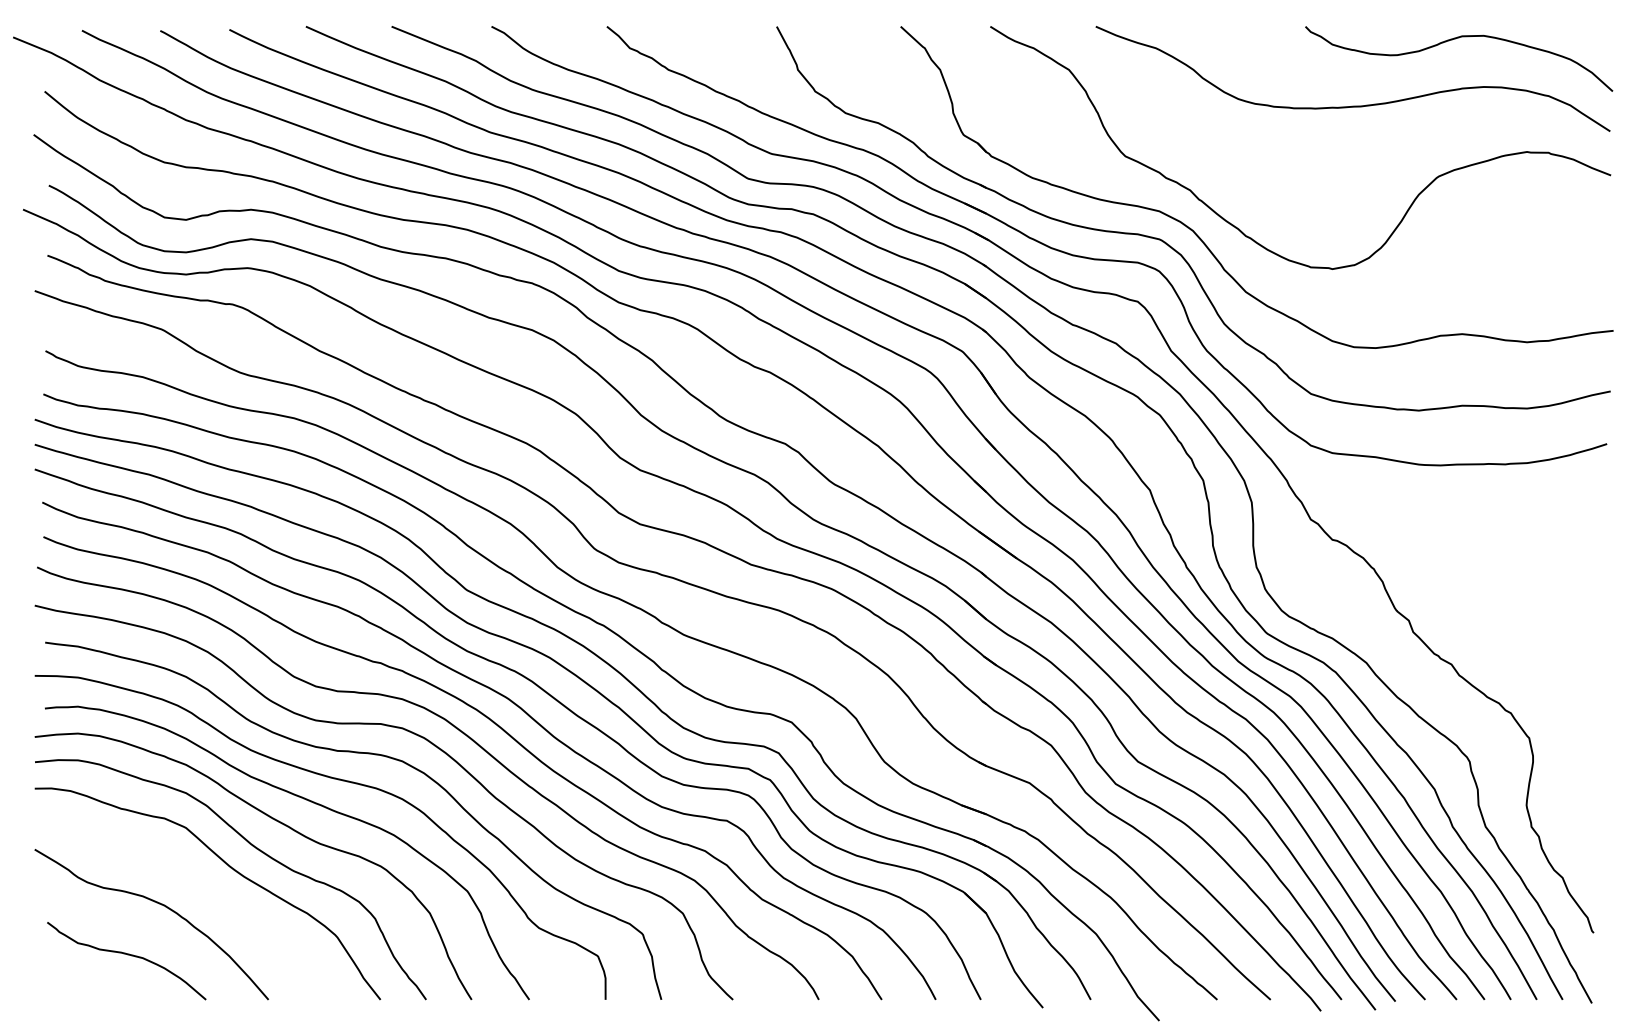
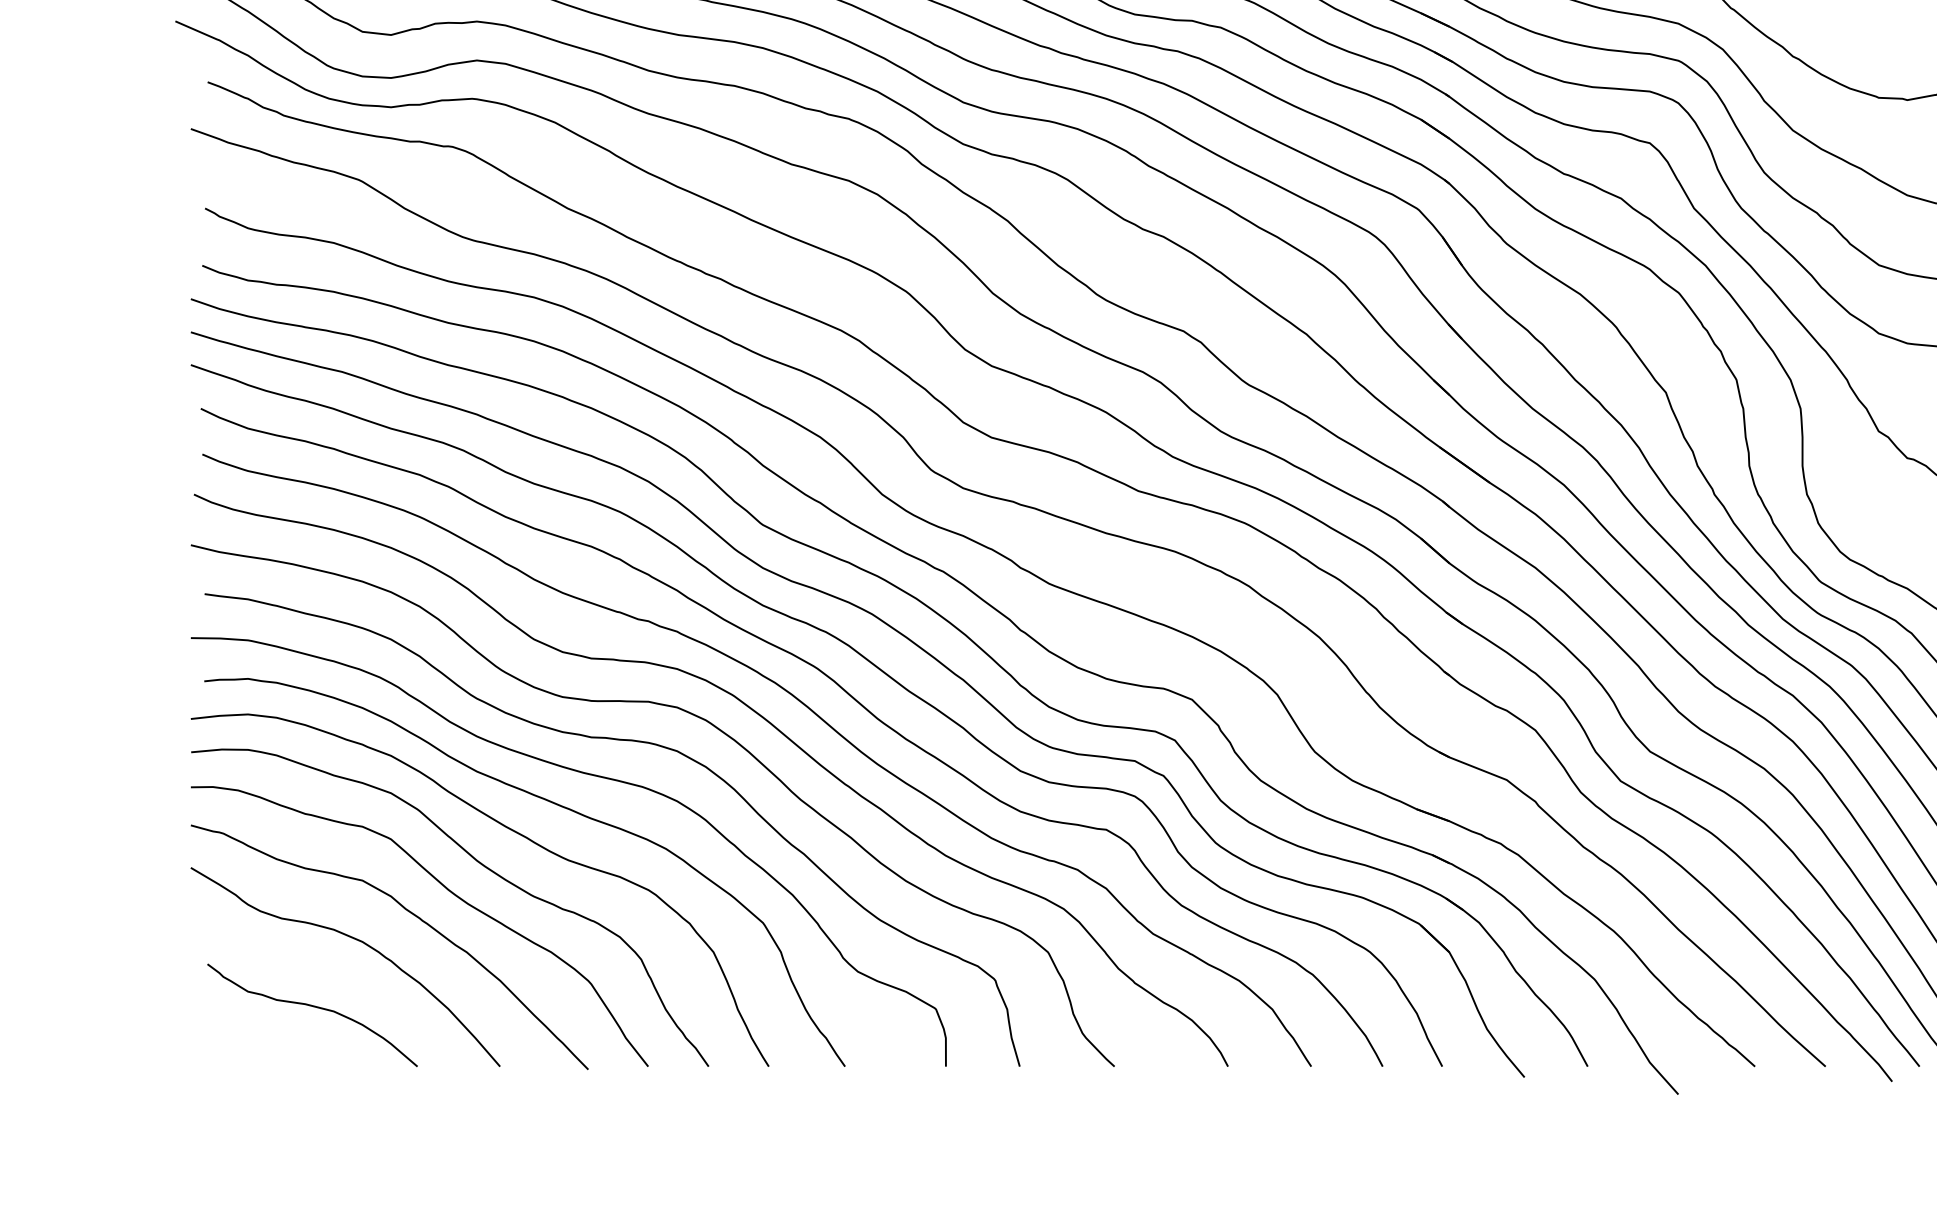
curve: (202, 885) -> (412, 915), added

